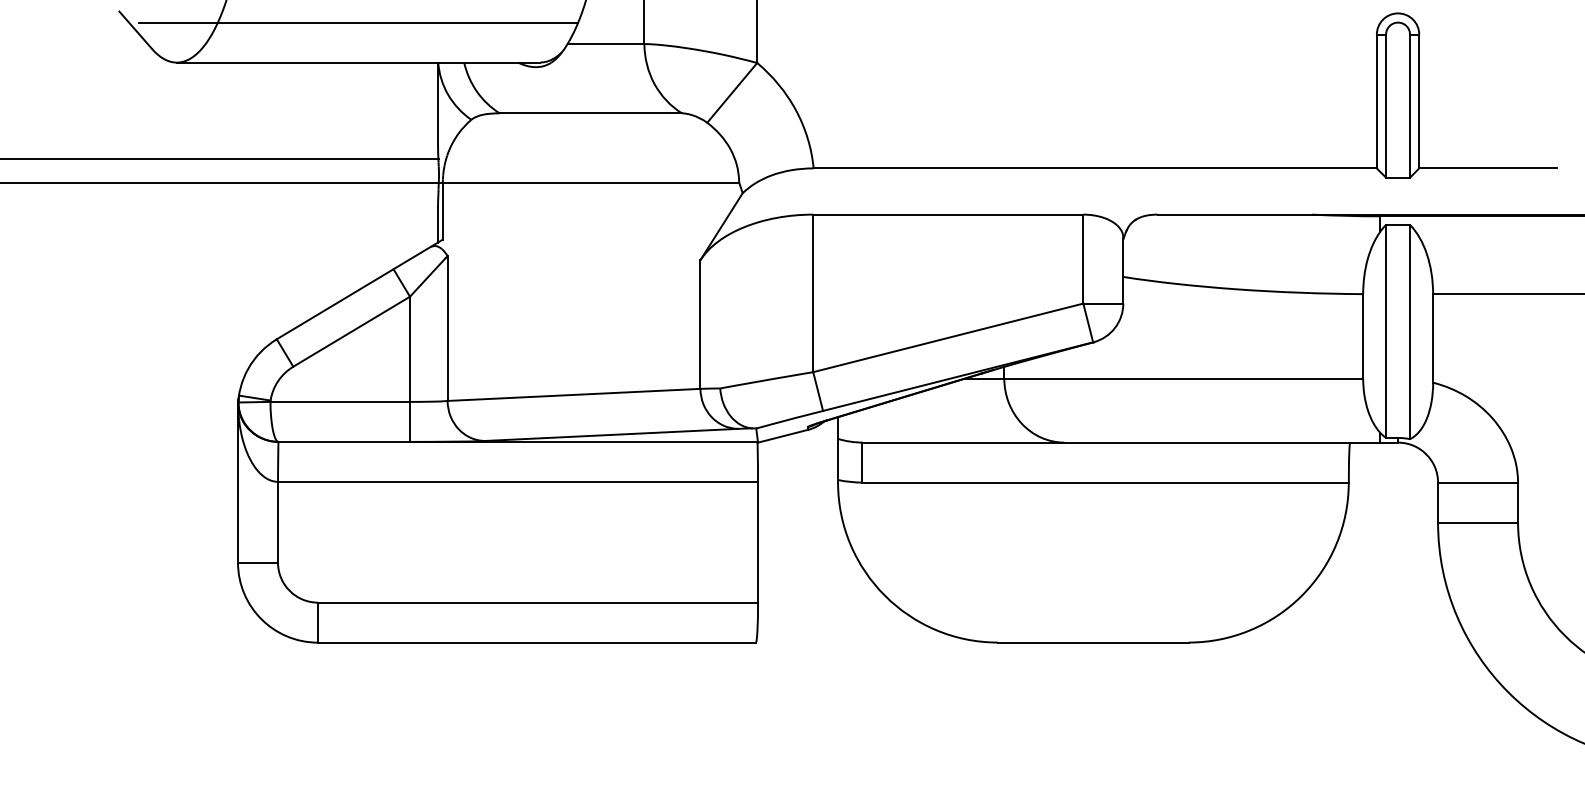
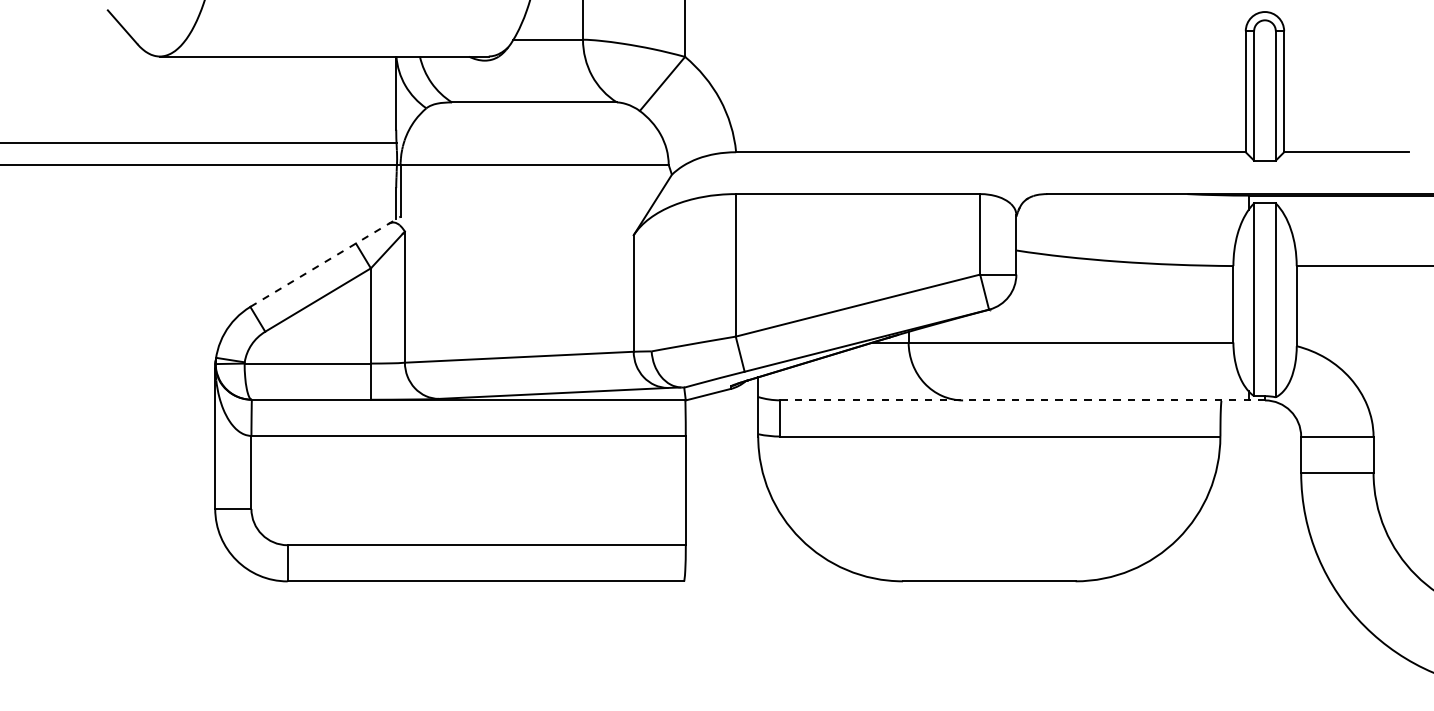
line: (358, 23) -> (324, 21), removed
line: (359, 289) -> (325, 261), solid -> dashed
line: (1130, 442) -> (1022, 400), solid -> dashed

